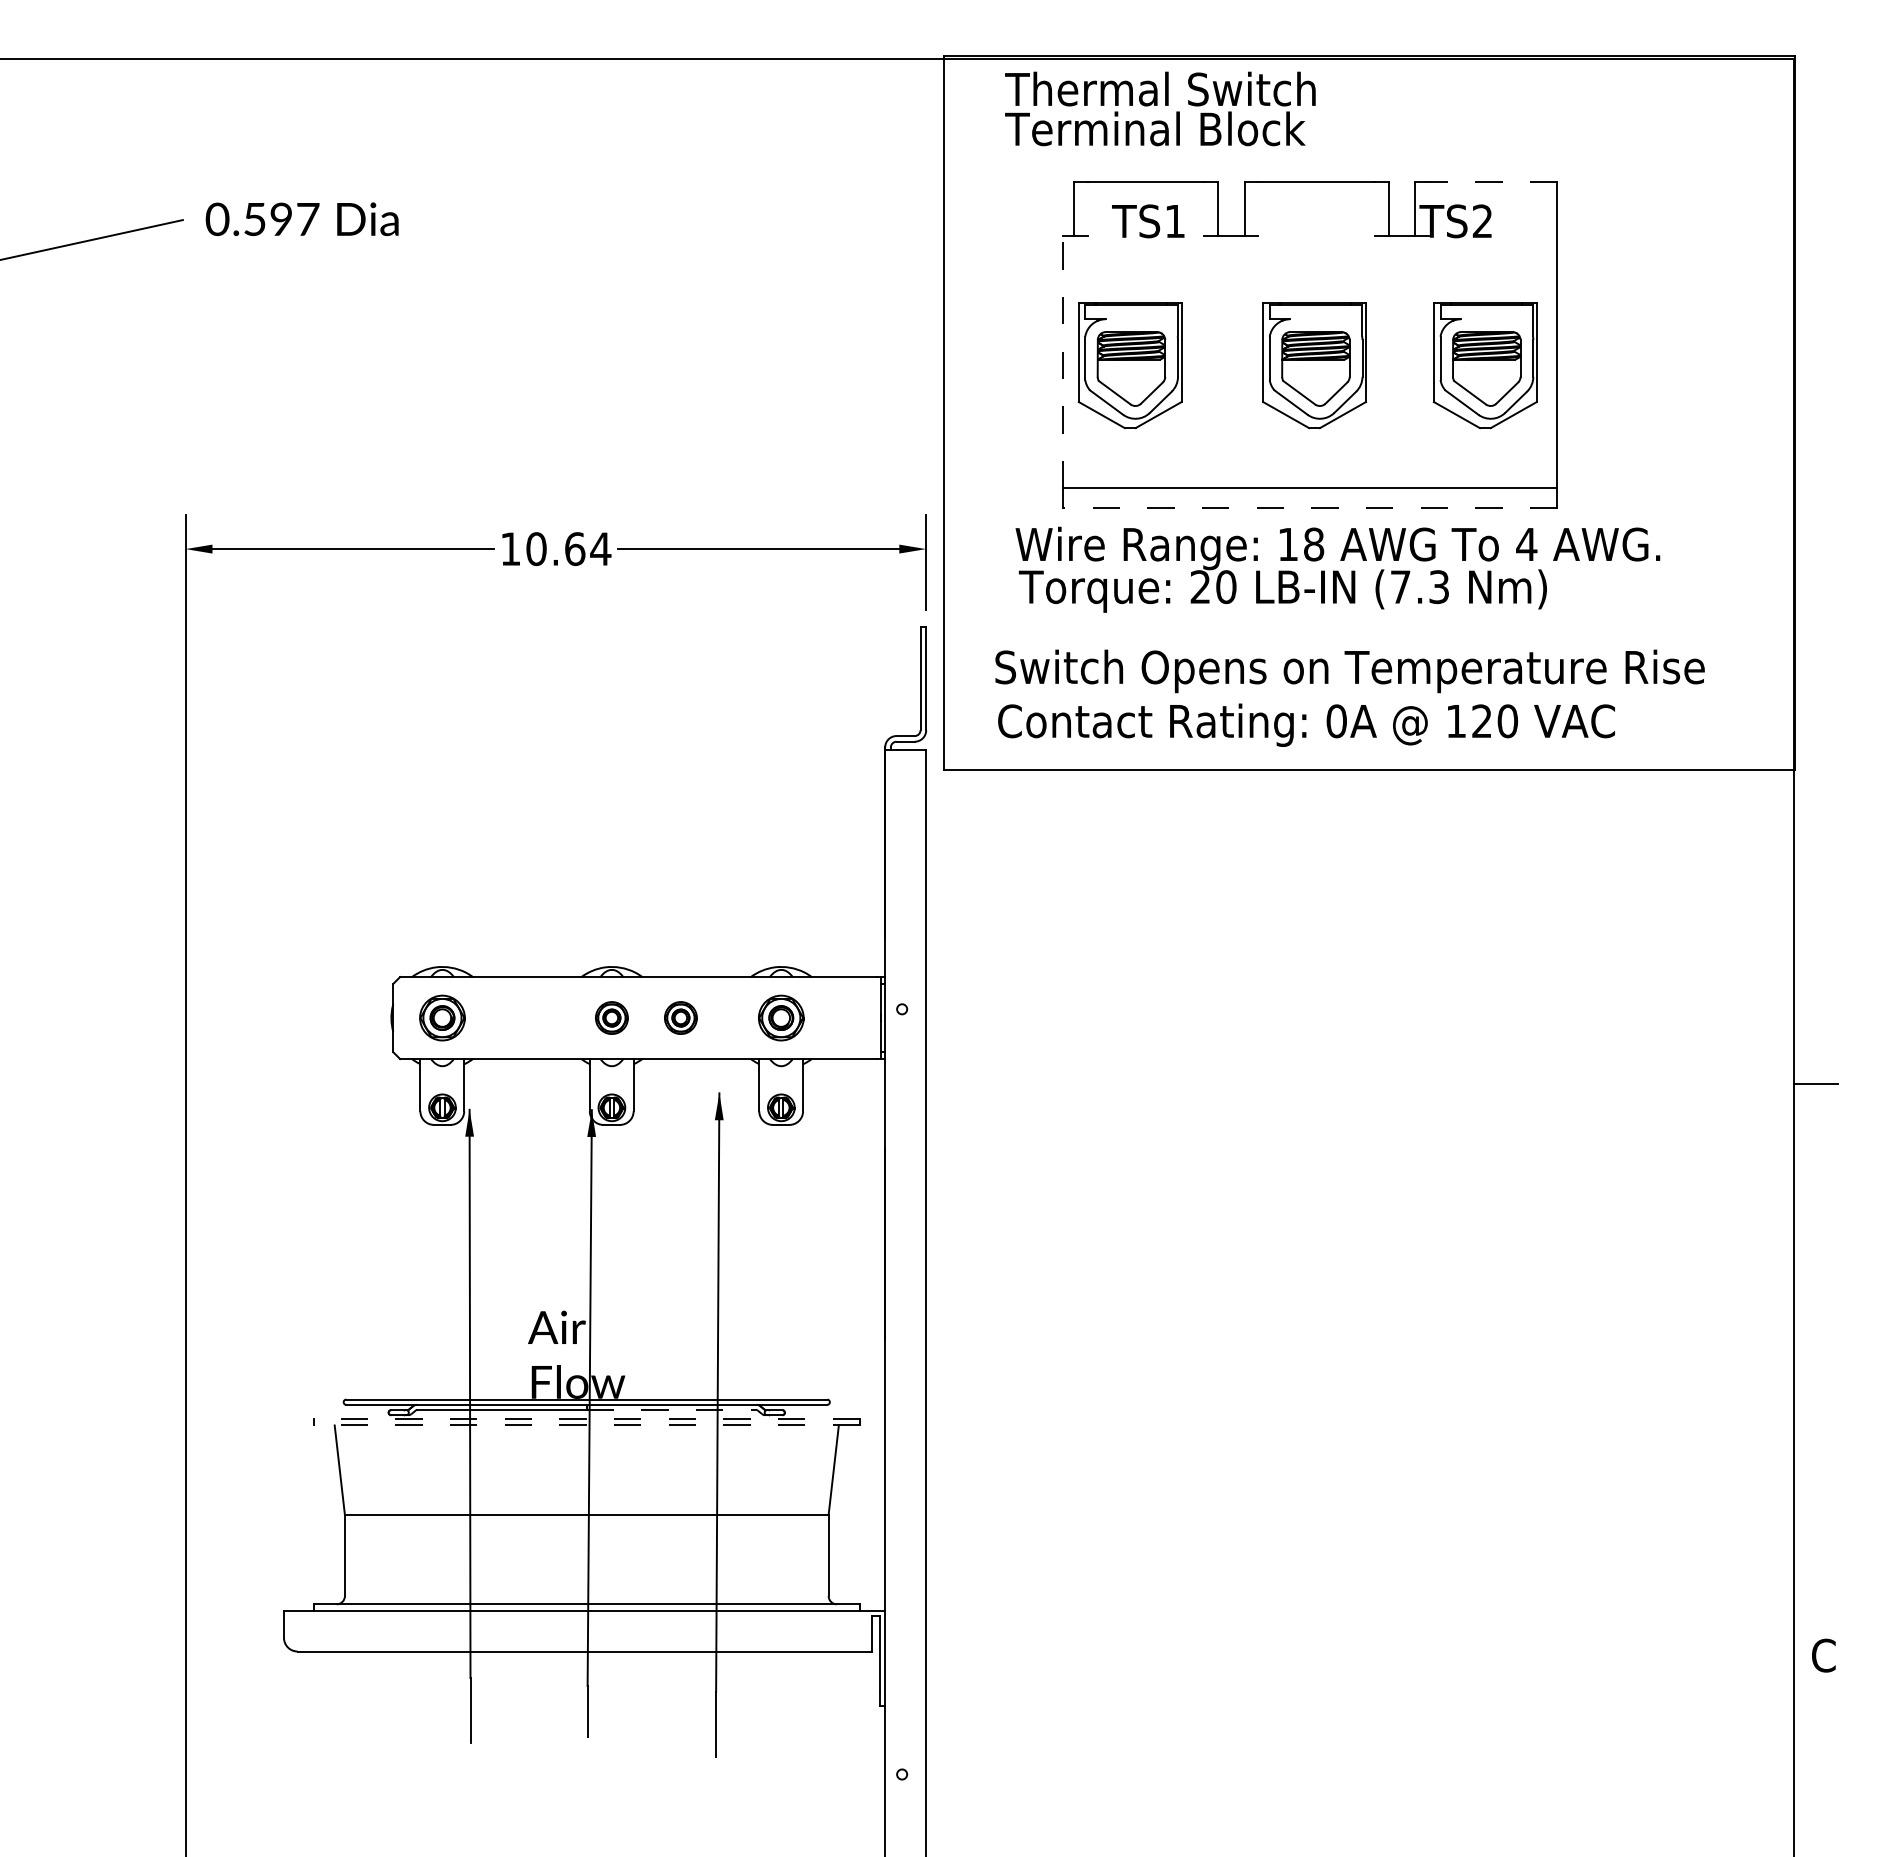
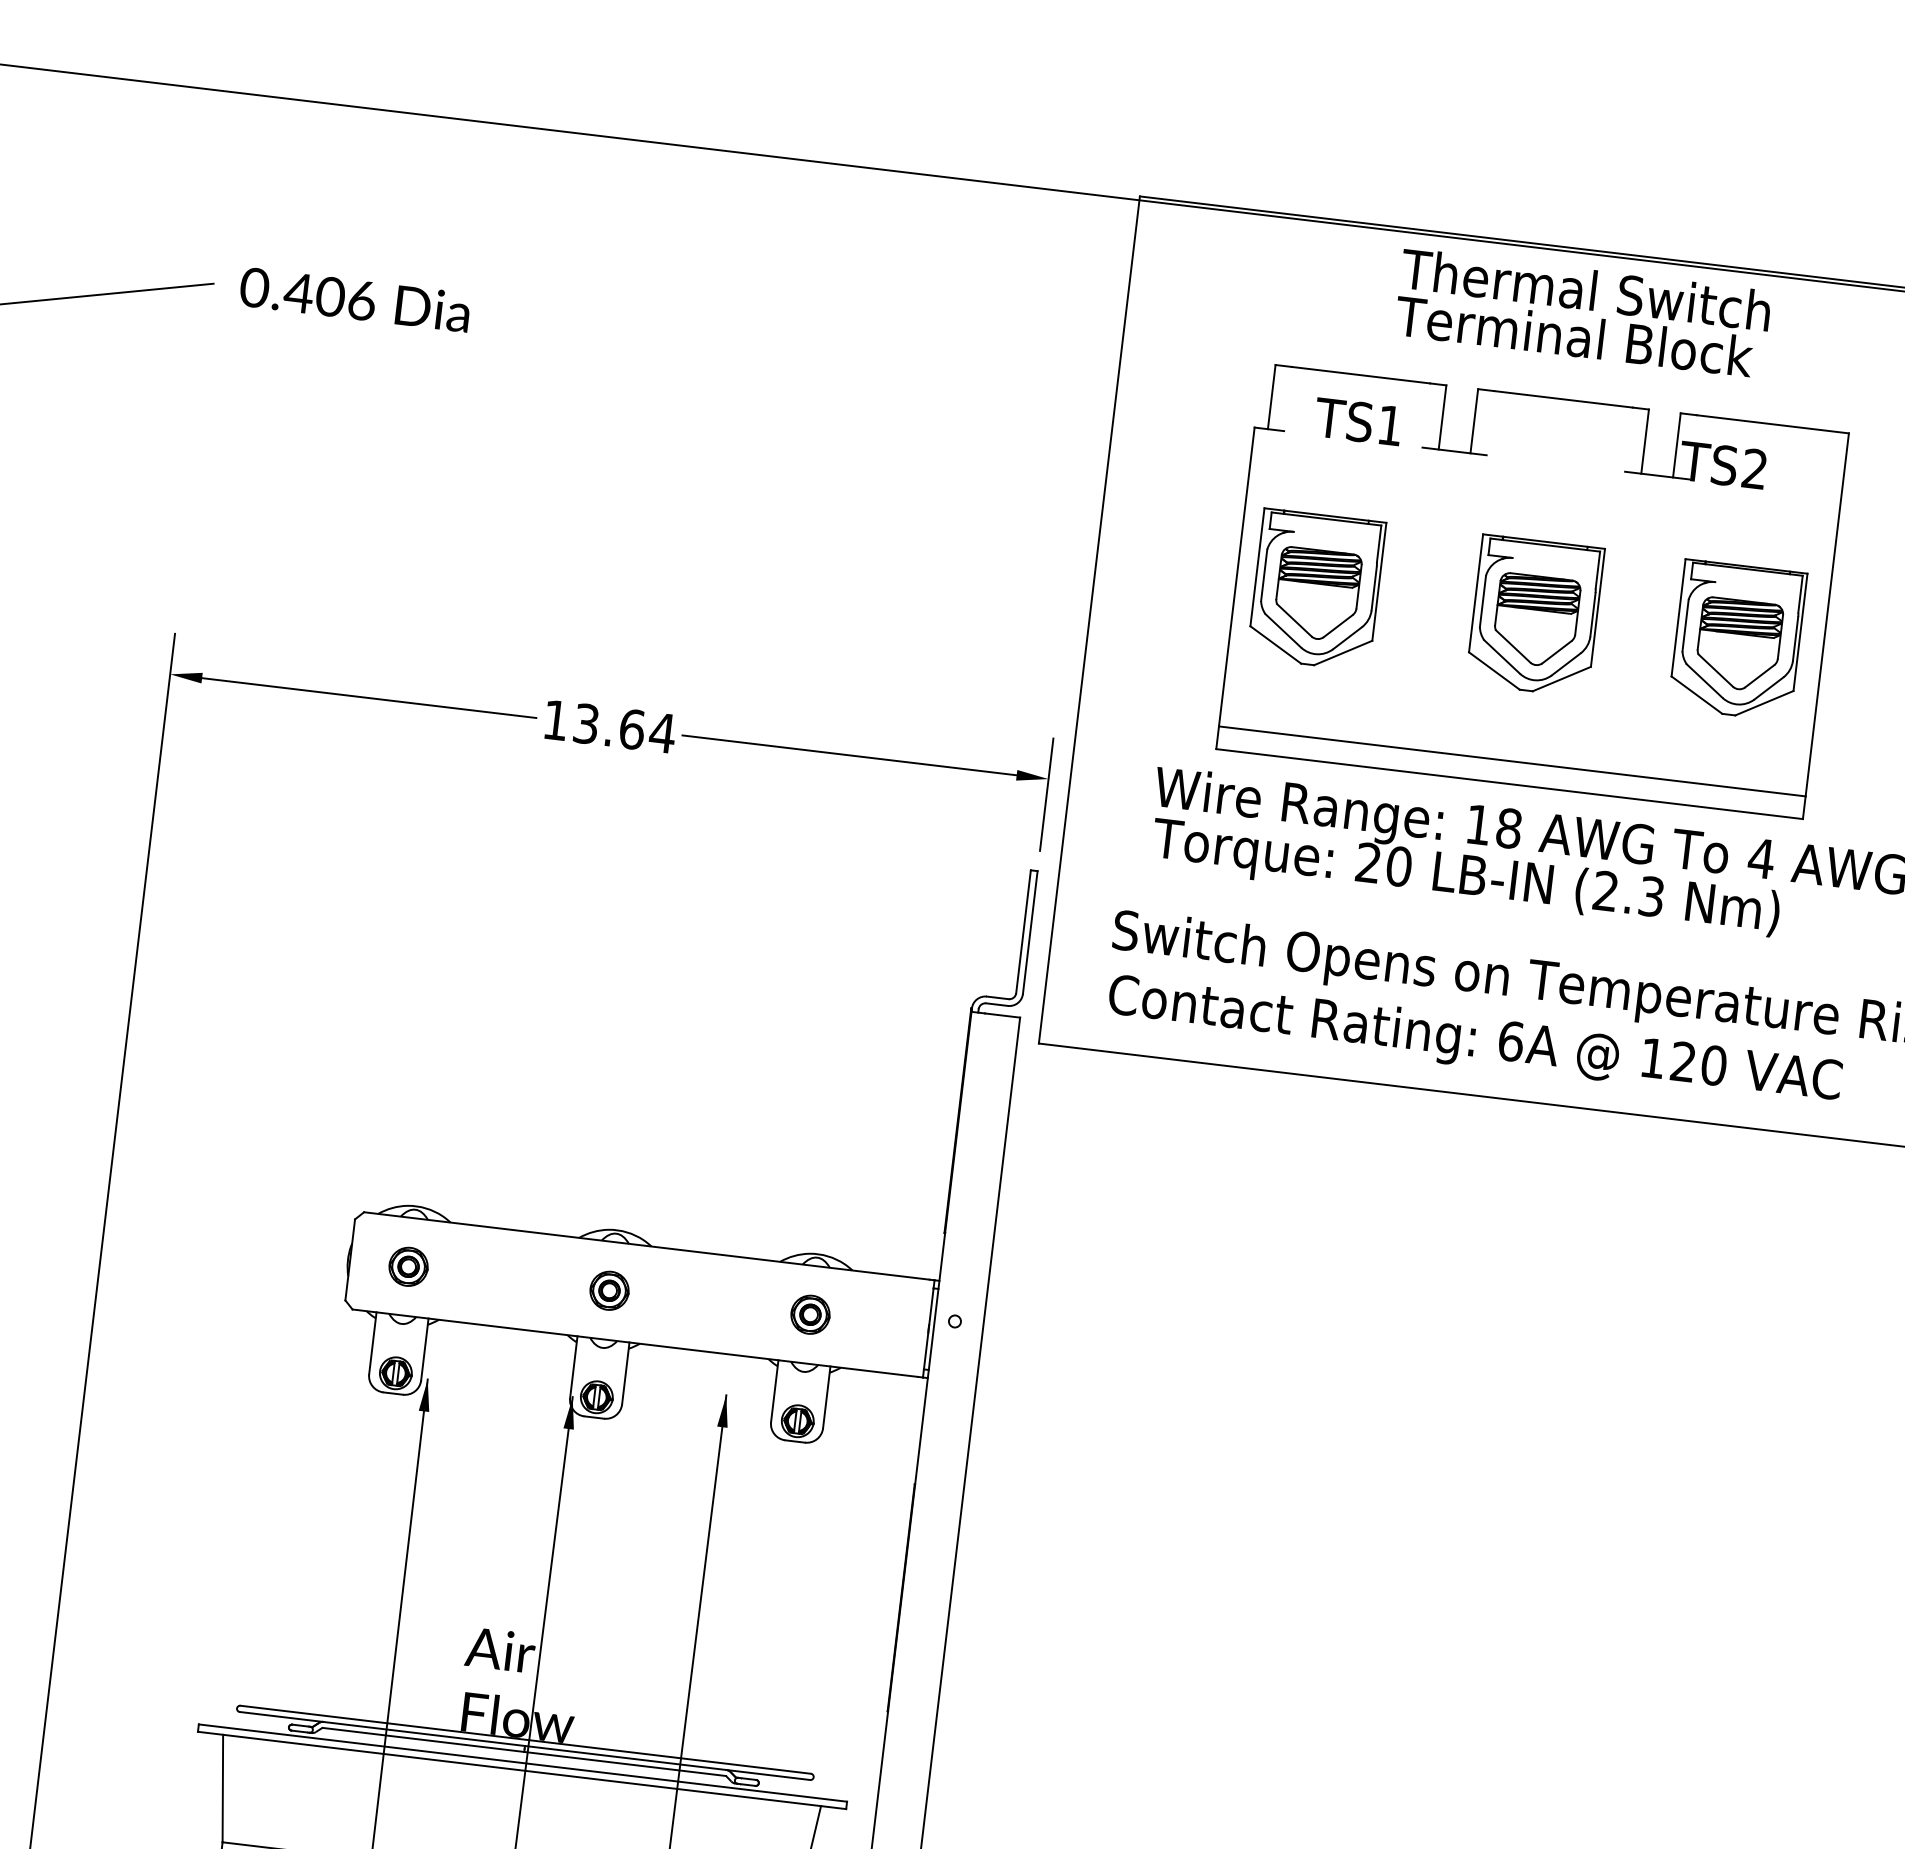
text: (1160, 108) -> (1583, 312), moved
line: (1492, 182) -> (1772, 424), dashed -> solid
text: (280, 219) -> (329, 296), 0.597 -> 0.406
line: (1062, 362) -> (1236, 577), dashed -> solid
line: (1309, 507) -> (1509, 783), dashed -> solid
text: (536, 549) -> (586, 724), 10.64 -> 13.64
text: (1400, 586) -> (1605, 890), (7.3 -> (2.3
text: (1336, 721) -> (1510, 1041), 0A -> 6A
part: (442, 1017) -> (408, 1266), size x0.71
part: (680, 1017) -> (690, 1299), removed
part: (781, 1017) -> (810, 1314), size x0.71
line: (672, 1409) -> (626, 1763), dashed -> solid
line: (586, 1419) -> (522, 1763), dashed -> solid
line: (586, 1425) -> (521, 1770), dashed -> solid

